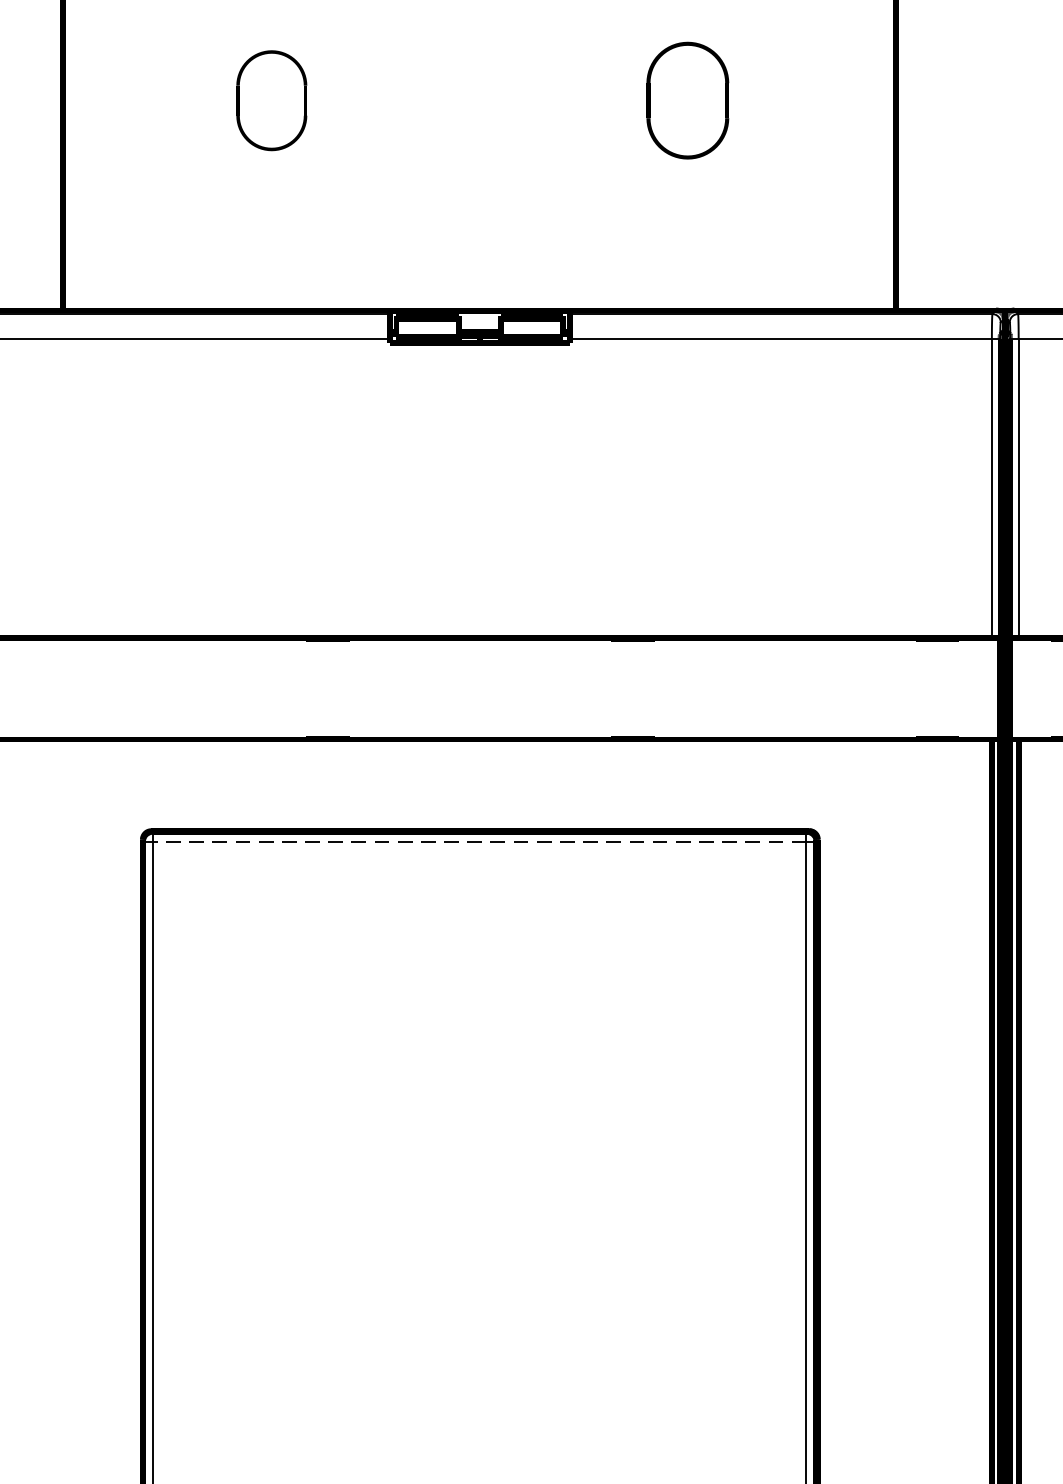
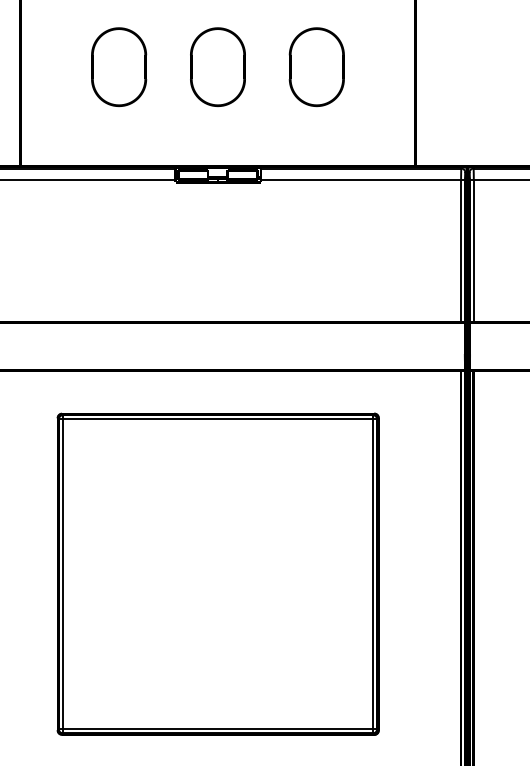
part: (272, 101) -> (119, 67), size x1.67
part: (478, 101) -> (217, 67), added
part: (687, 101) -> (316, 67), size x1.43
line: (478, 842) -> (217, 419), dashed -> solid

